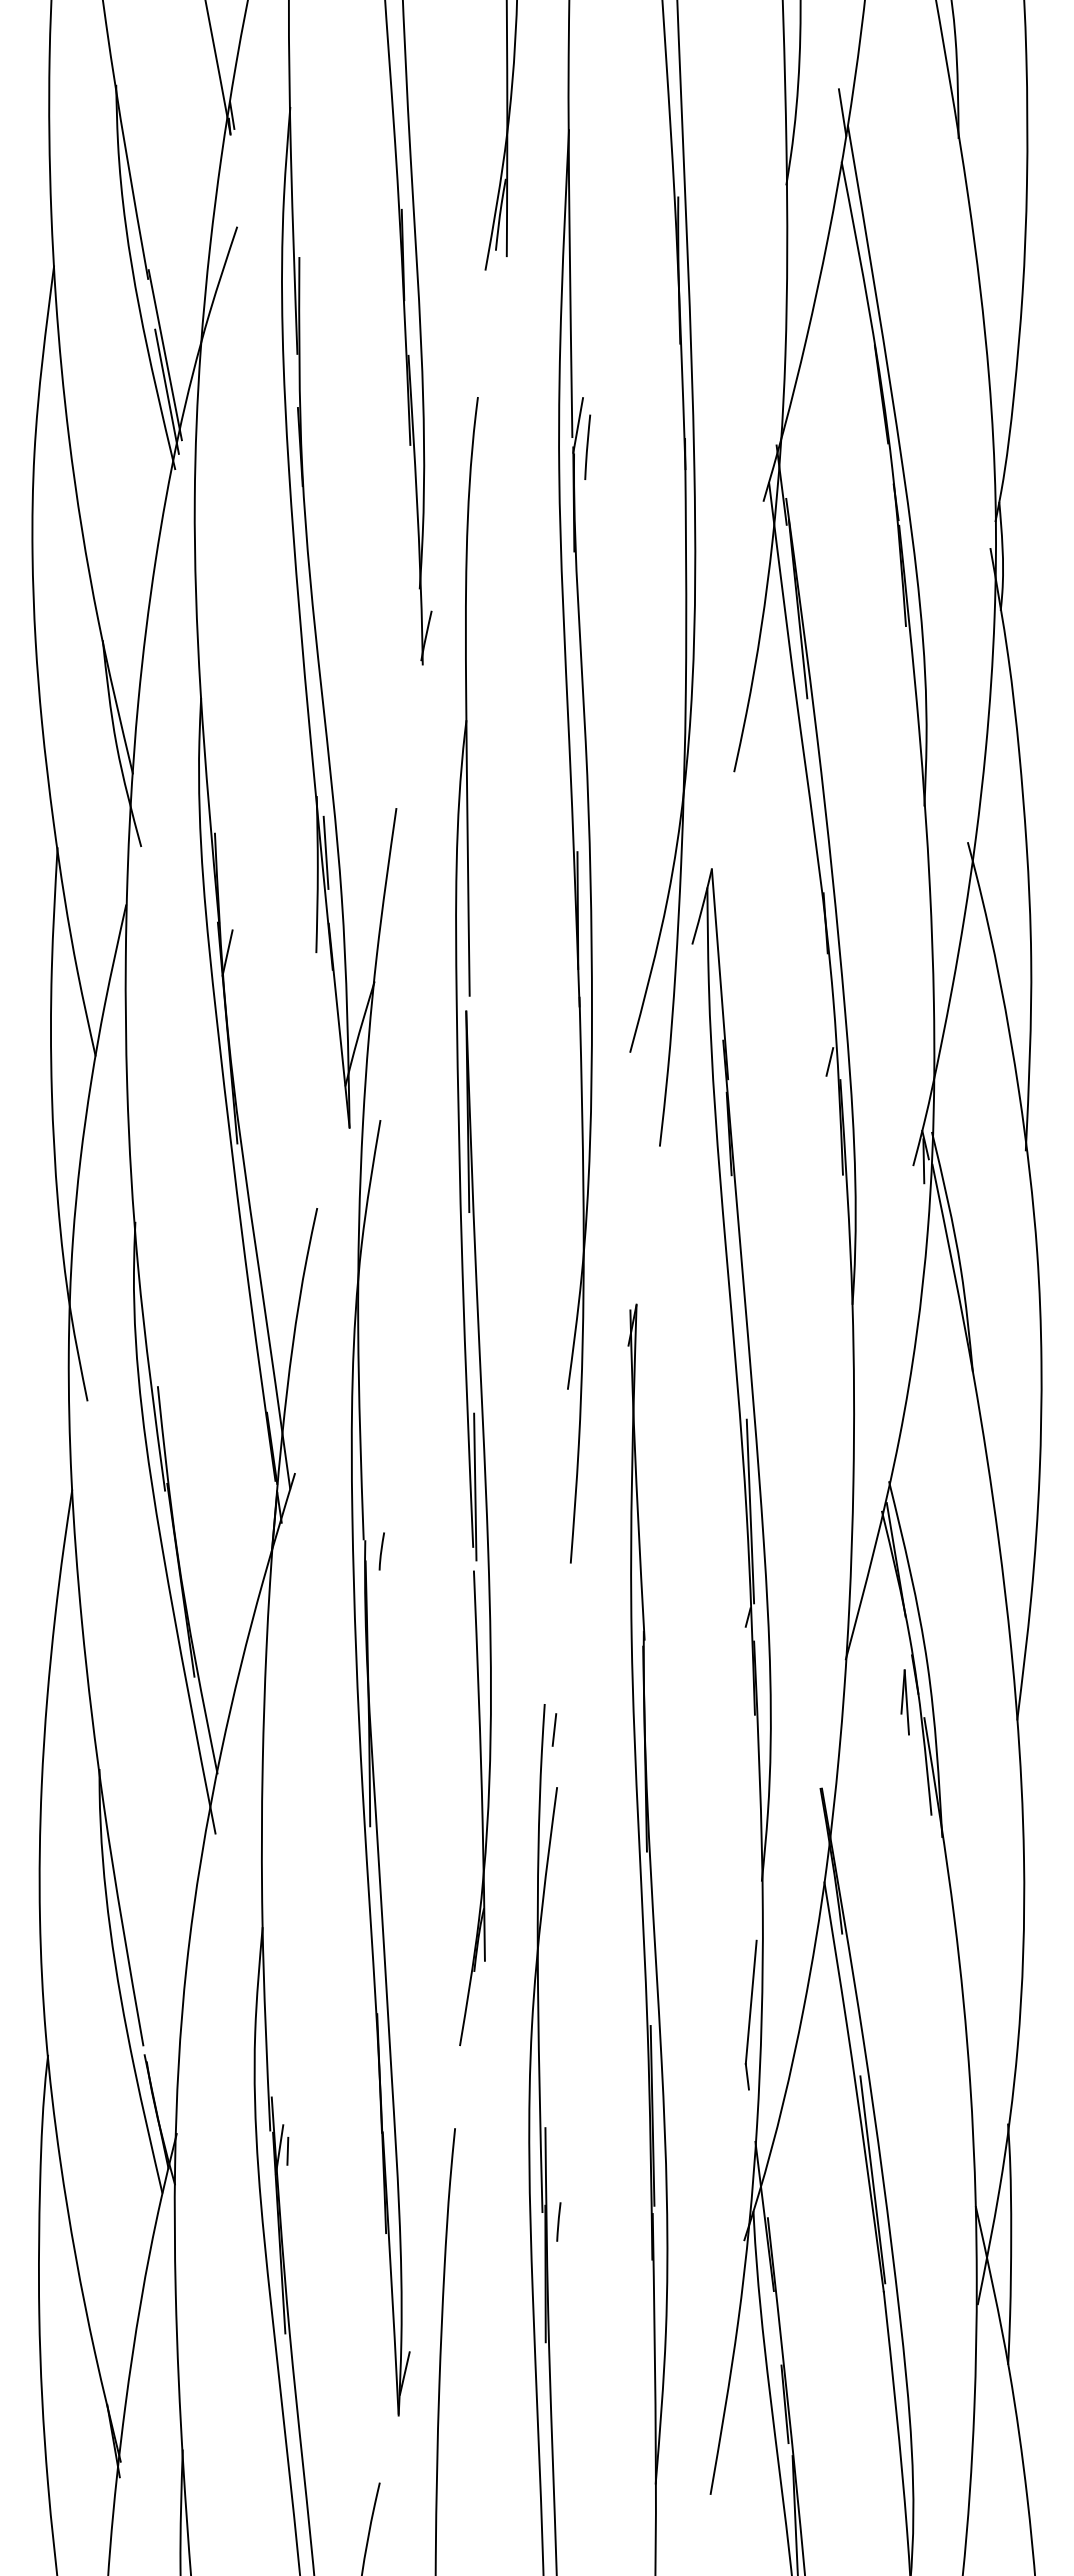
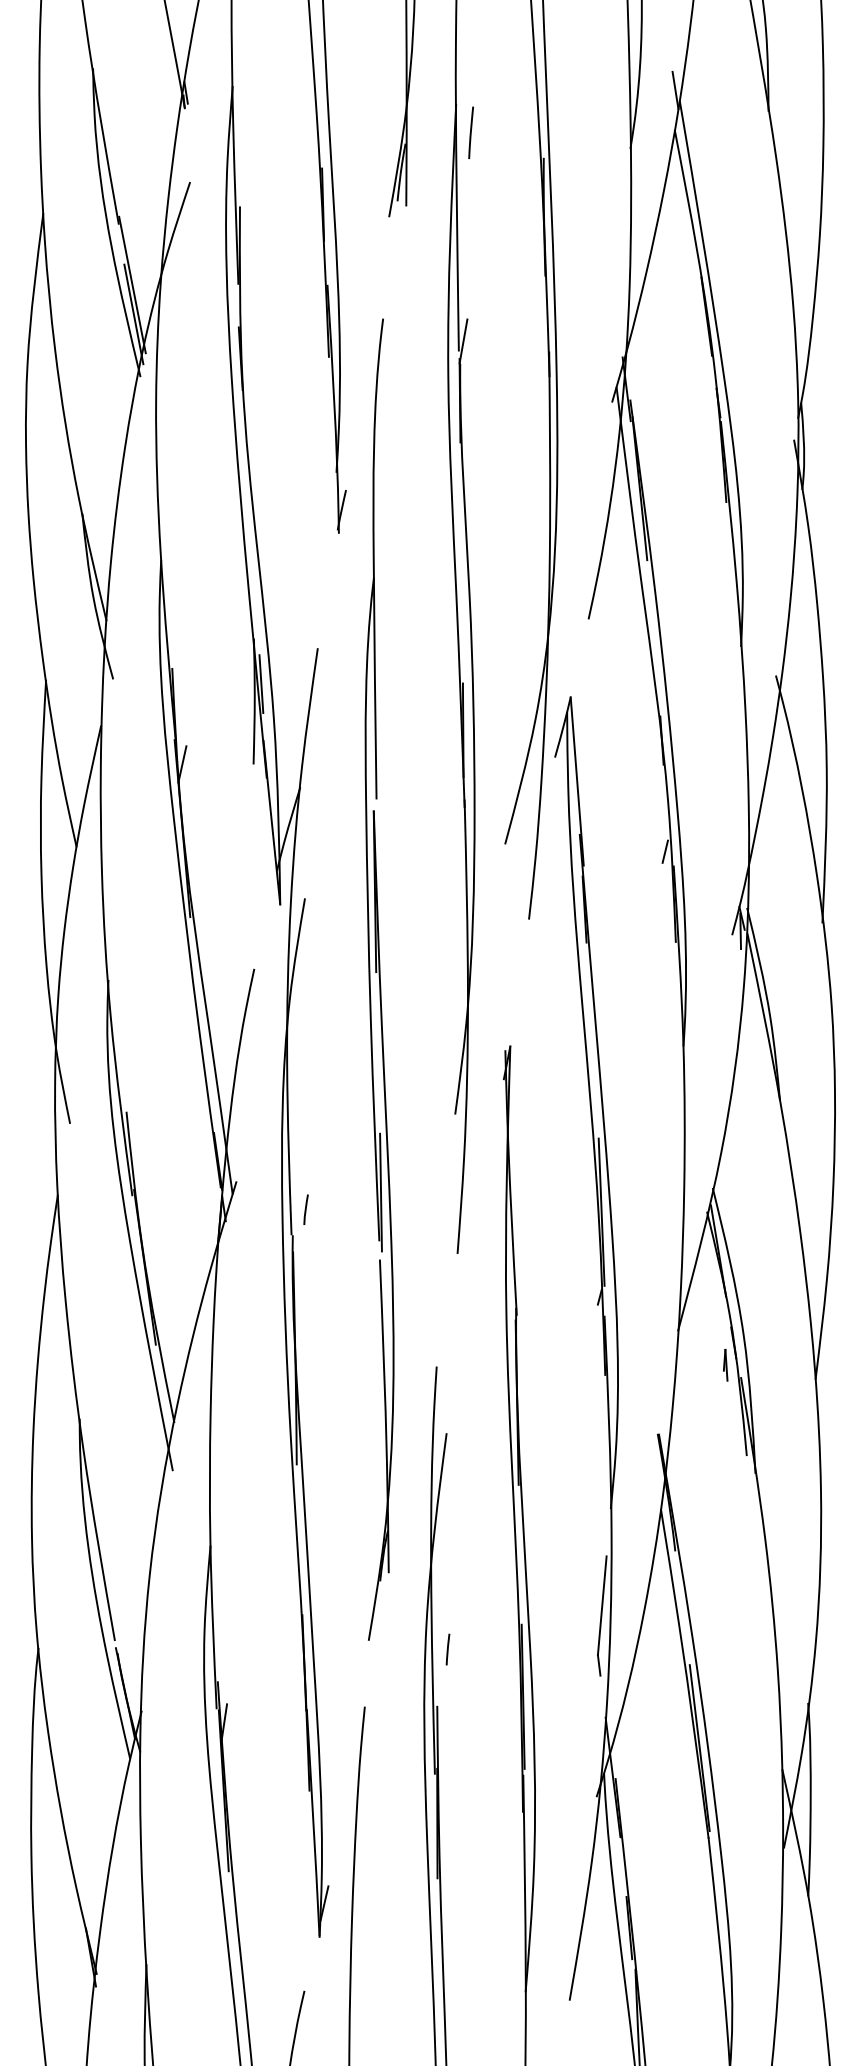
line: (587, 446) -> (470, 132), moved
line: (381, 1551) -> (305, 1209), moved
part: (904, 1702) -> (725, 1365), size x0.6
line: (554, 1729) -> (444, 1386), removed
line: (287, 2150) -> (230, 1724), removed
line: (558, 2221) -> (447, 1649), moved

